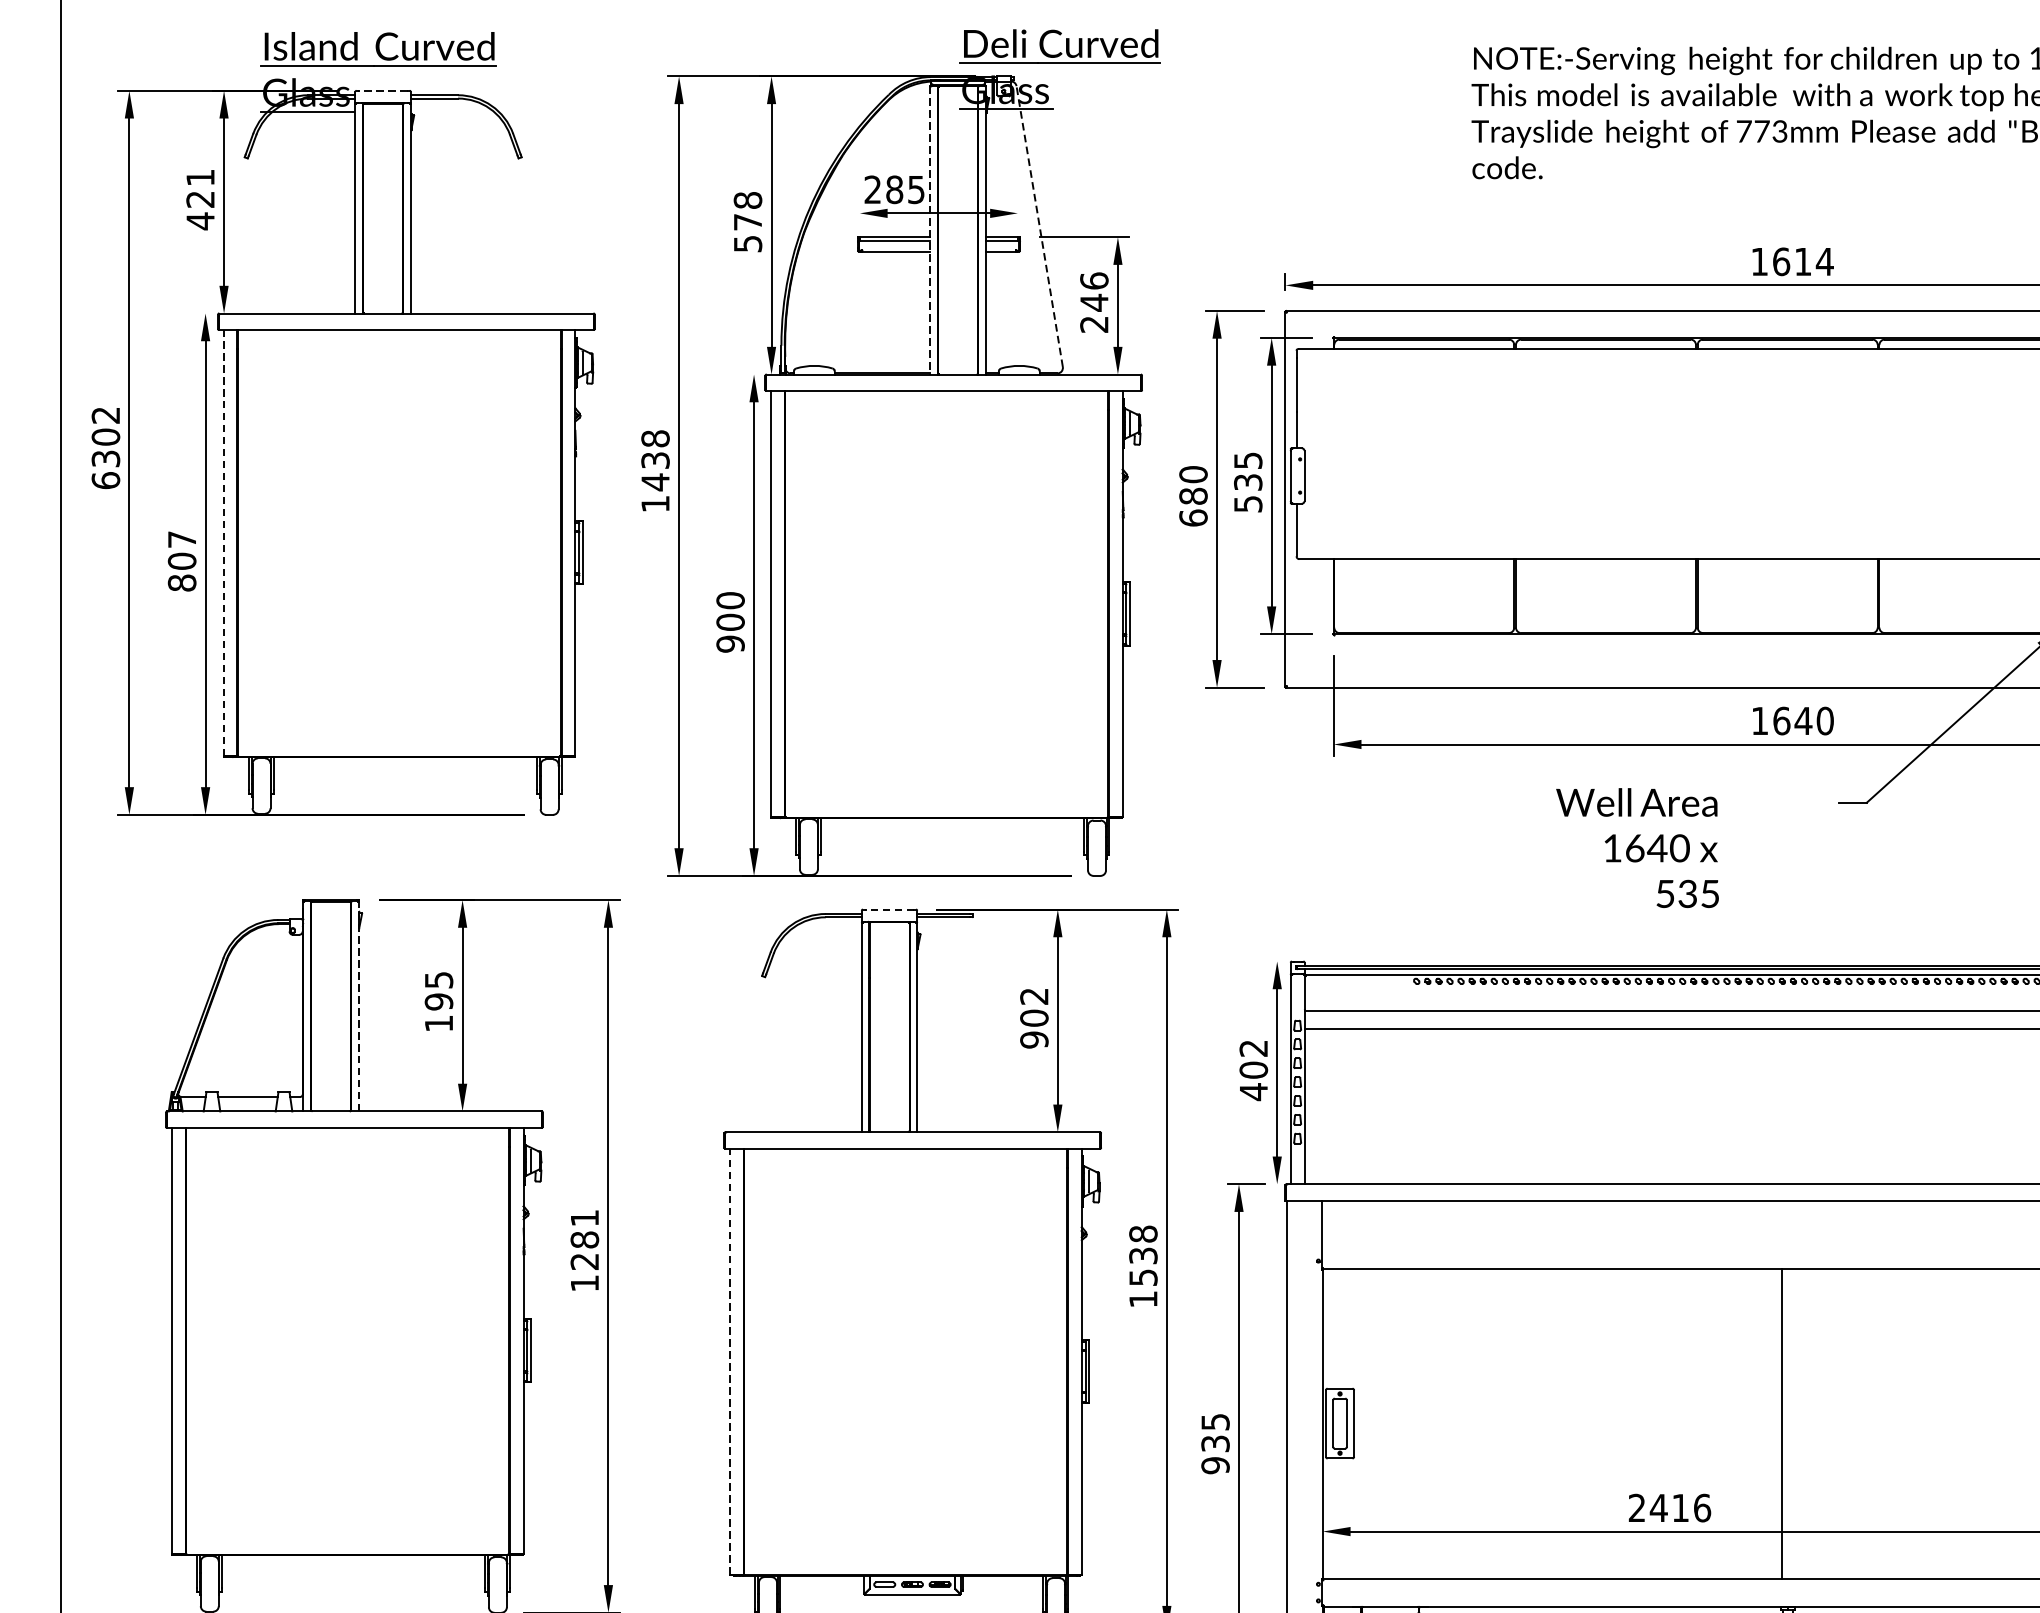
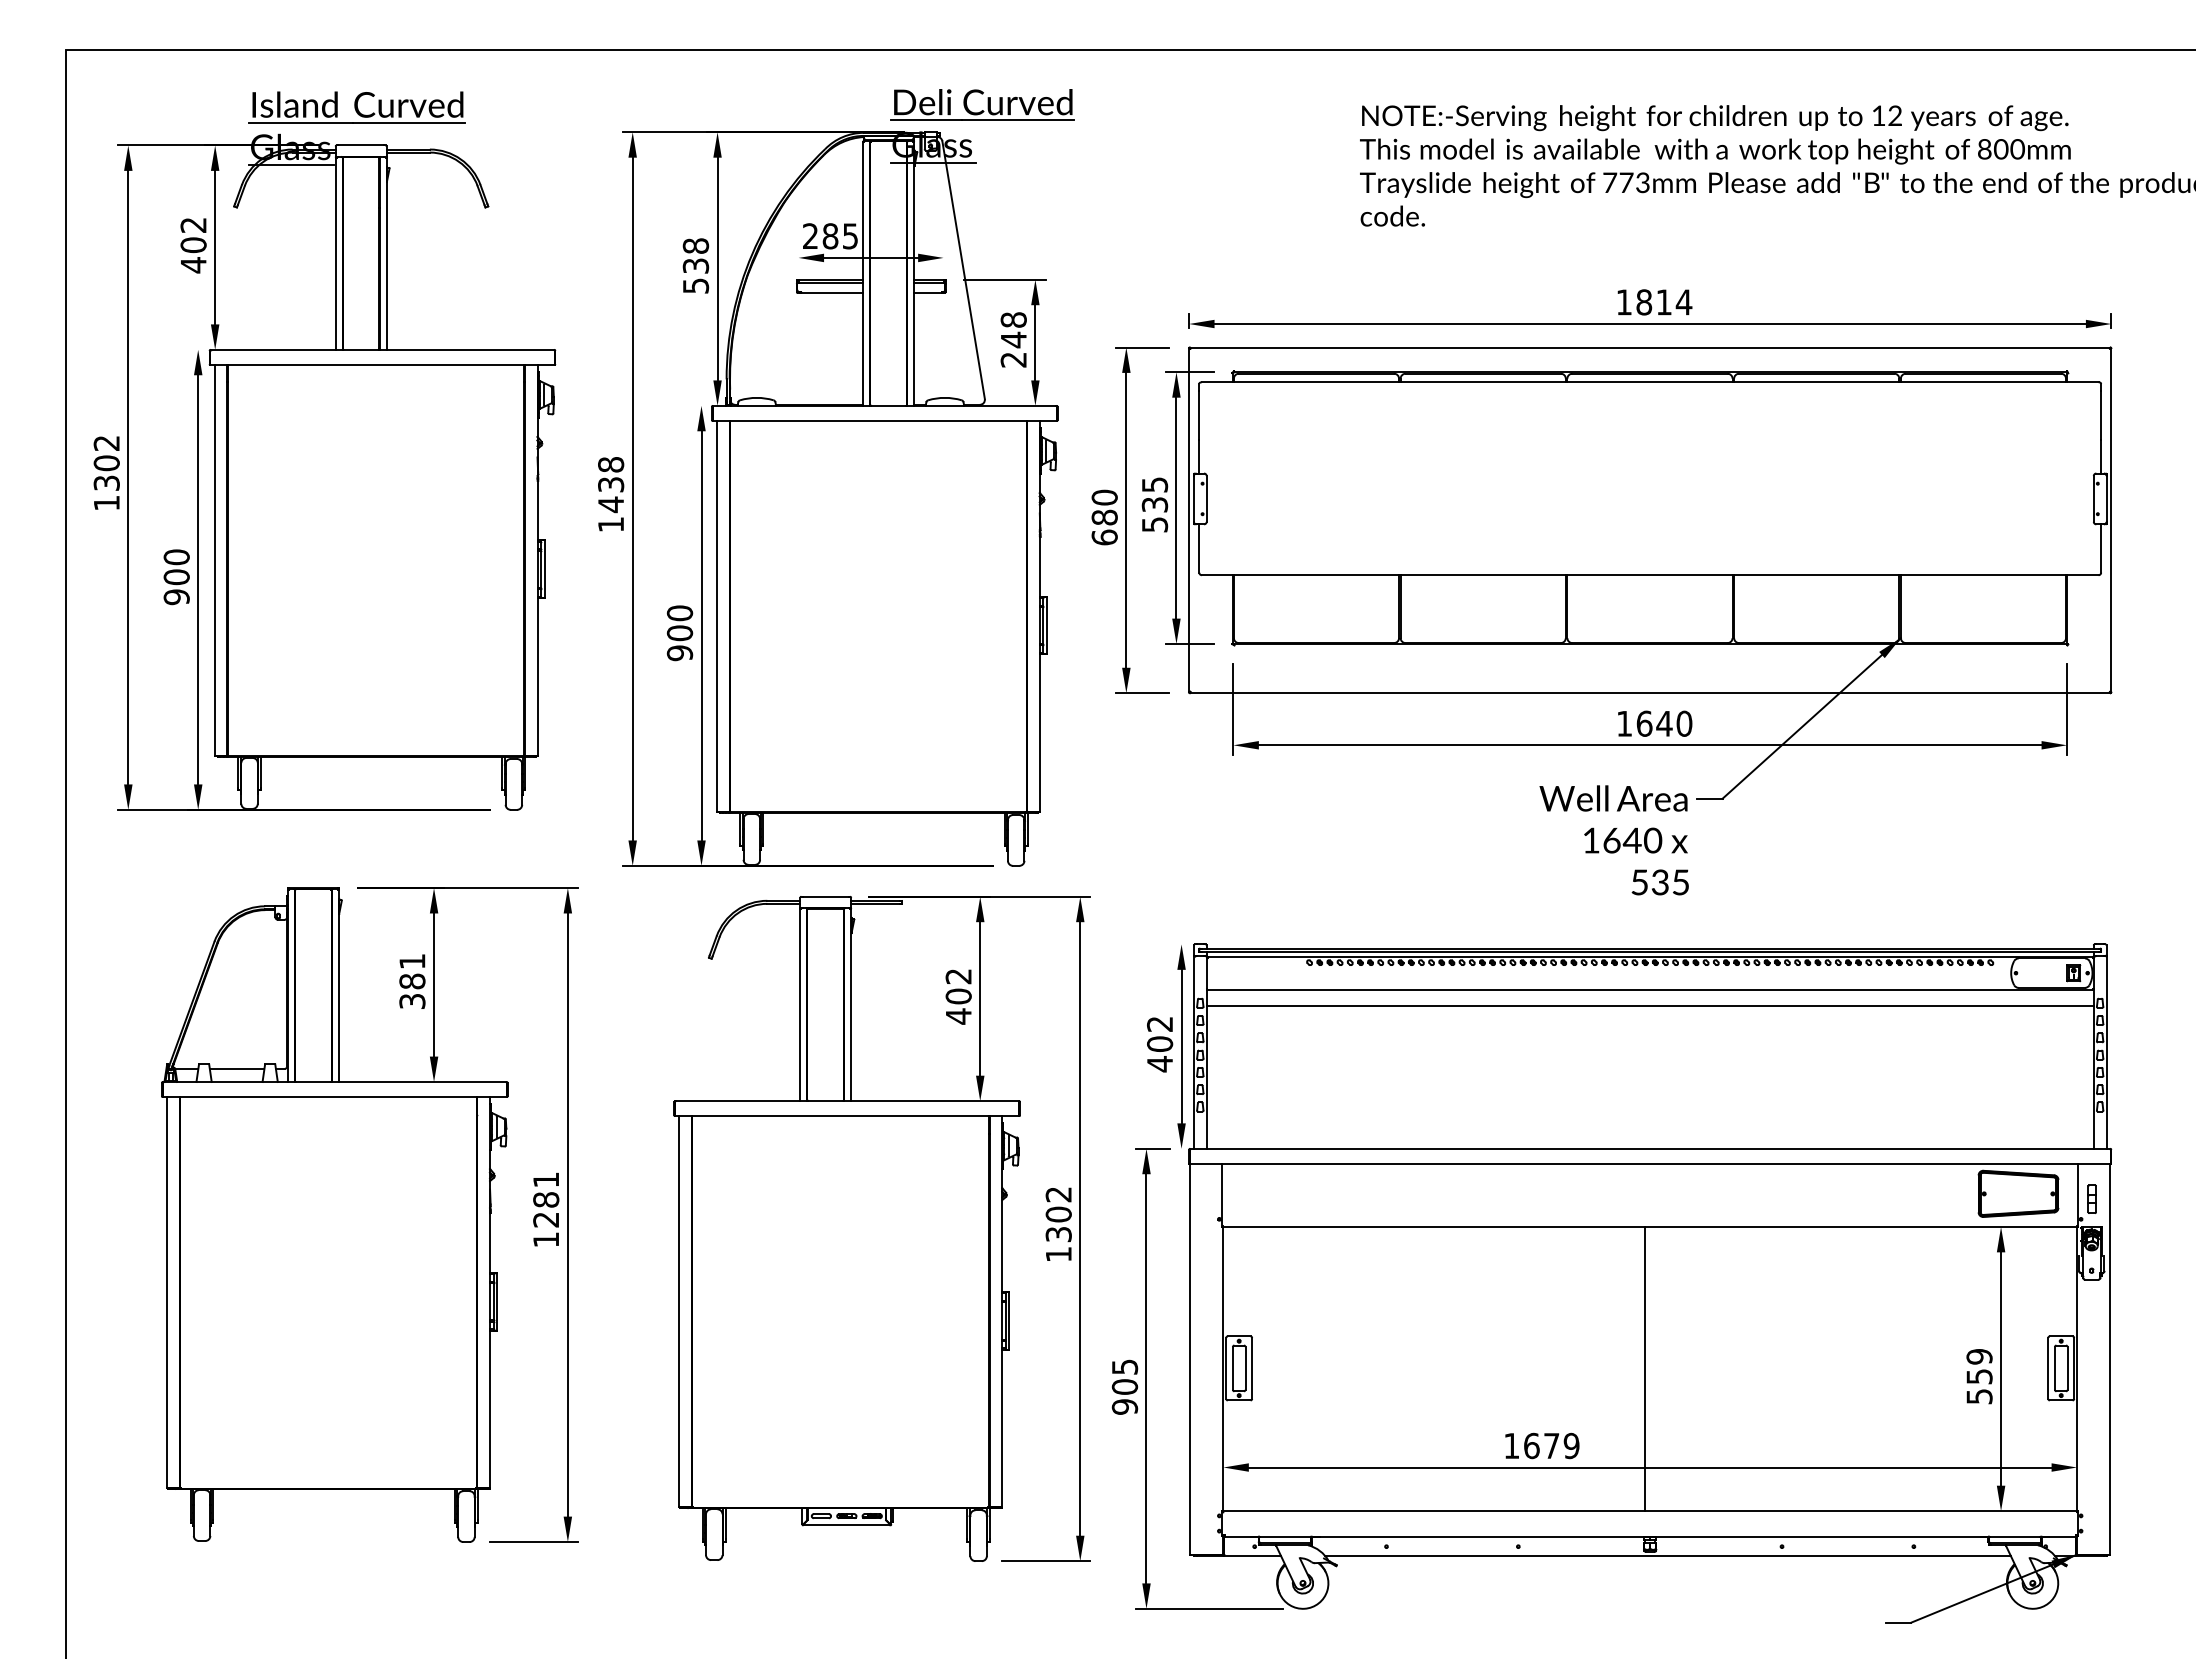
line: (383, 90) -> (361, 145), dashed -> solid
text: (200, 188) -> (193, 235), 421 -> 402
text: (747, 221) -> (695, 265), 578 -> 538
line: (1039, 227) -> (963, 270), dashed -> solid
line: (930, 231) -> (863, 274), dashed -> solid
text: (1781, 261) -> (1644, 302), 1614 -> 1814
text: (1094, 280) -> (1013, 319), 246 -> 248
text: (105, 479) -> (106, 502), 6302 -> 1302
line: (223, 543) -> (214, 560), dashed -> solid
text: (181, 561) -> (176, 577), 807 -> 900
text: (1636, 848) -> (1613, 840), moved
line: (889, 909) -> (825, 896), dashed -> solid
text: (439, 1001) -> (412, 981), 195 -> 381
line: (358, 1006) -> (338, 985), dashed -> solid
text: (1034, 1040) -> (958, 1016), 902 -> 402
text: (1143, 1254) -> (1058, 1213), 1538 -> 1302
line: (730, 1361) -> (679, 1311), dashed -> solid
text: (1215, 1443) -> (1124, 1386), 935 -> 905
text: (1669, 1507) -> (1541, 1445), 2416 -> 1679

